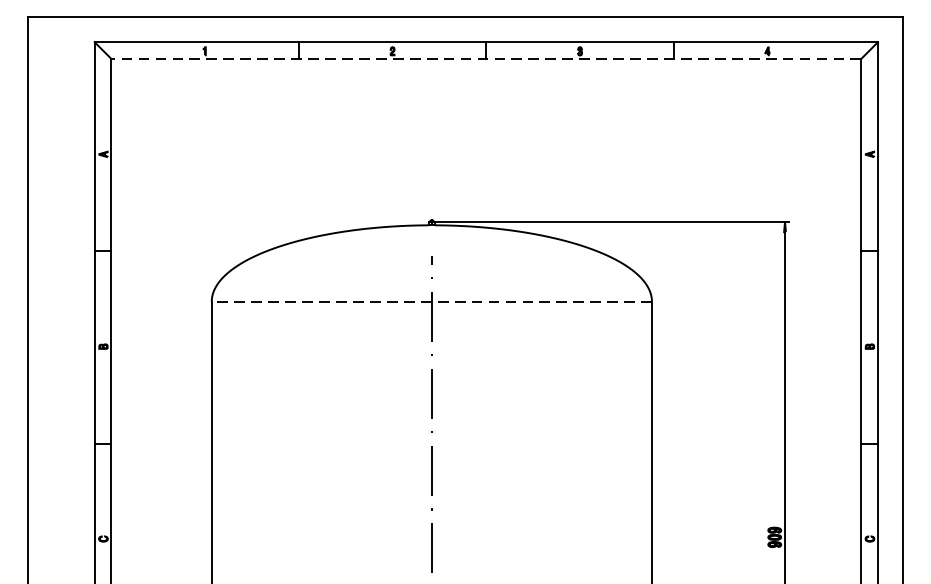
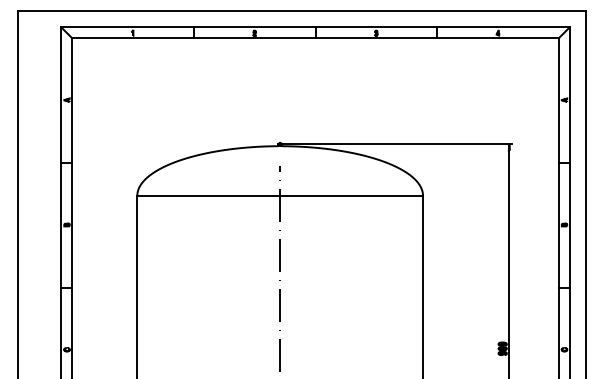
line: (486, 59) -> (315, 38), dashed -> solid
line: (432, 301) -> (280, 195), dashed -> solid

